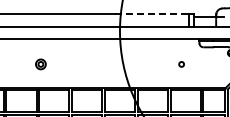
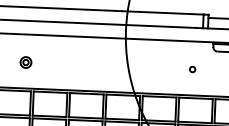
line: (152, 14) -> (162, 12), dashed -> solid
part: (40, 64) -> (25, 62), moved

